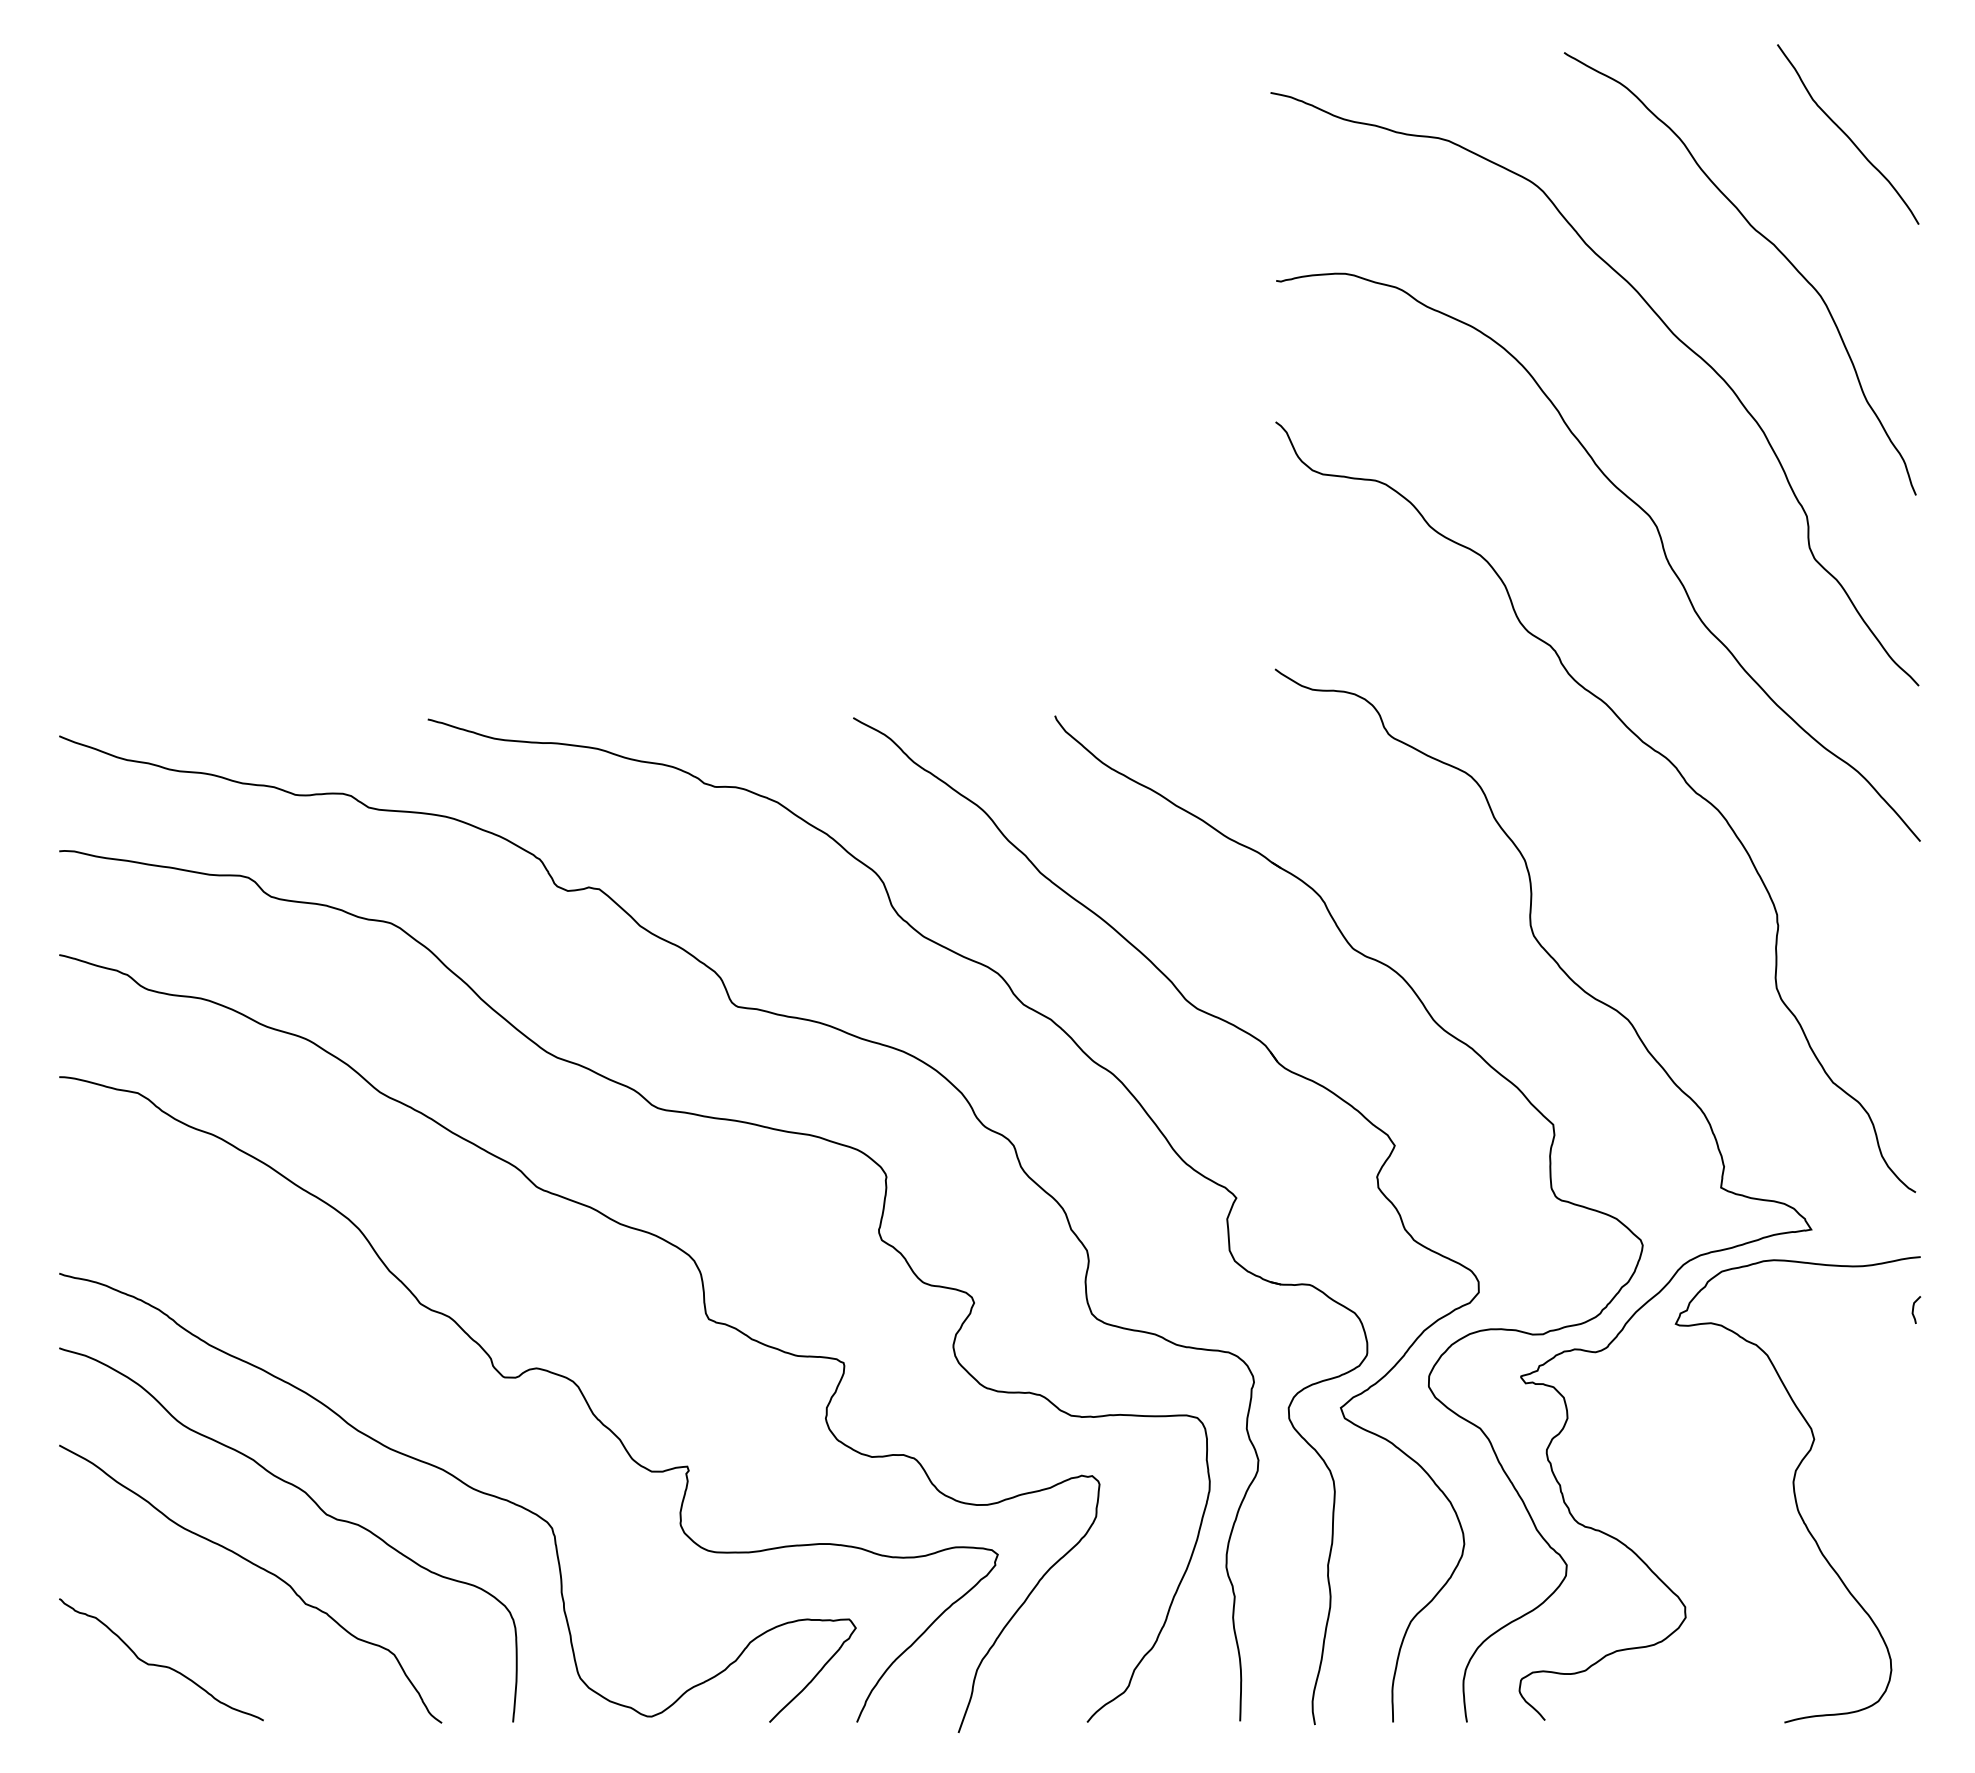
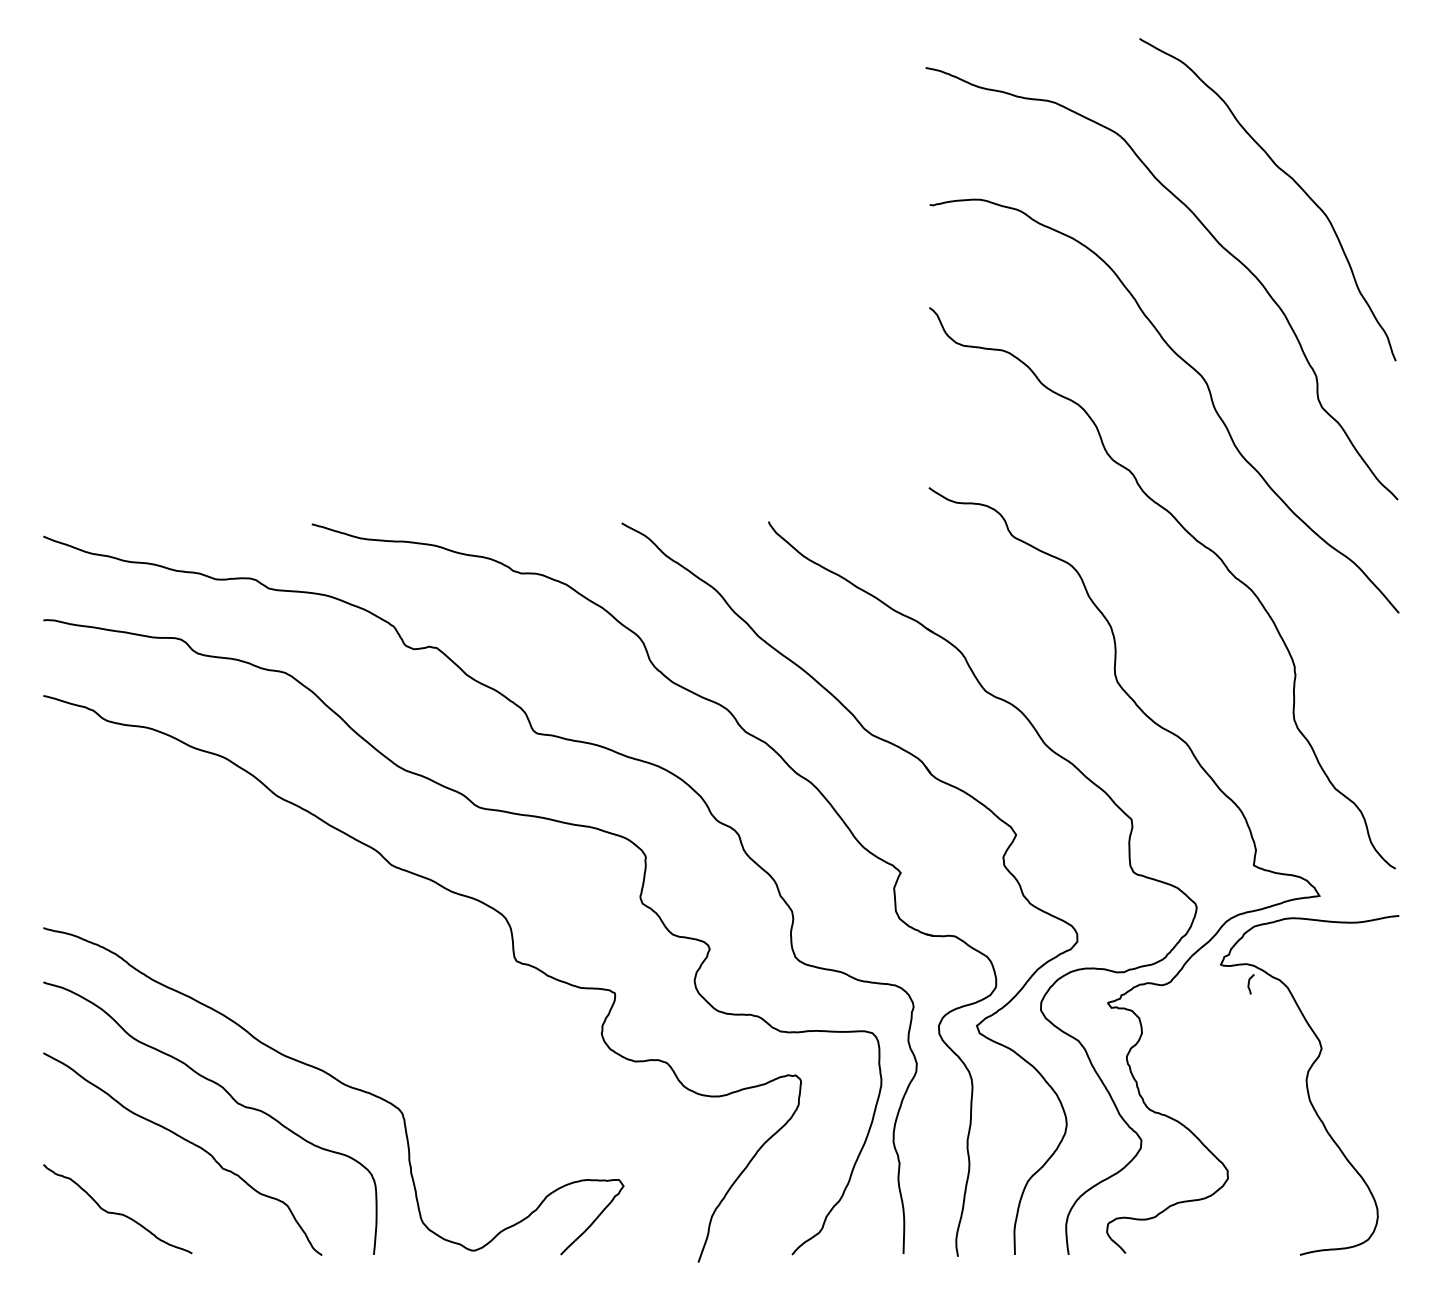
curve: (1847, 134) -> (1345, 98), removed
curve: (1914, 1308) -> (1249, 983), moved
curve: (519, 1377) -> (378, 1003), removed

